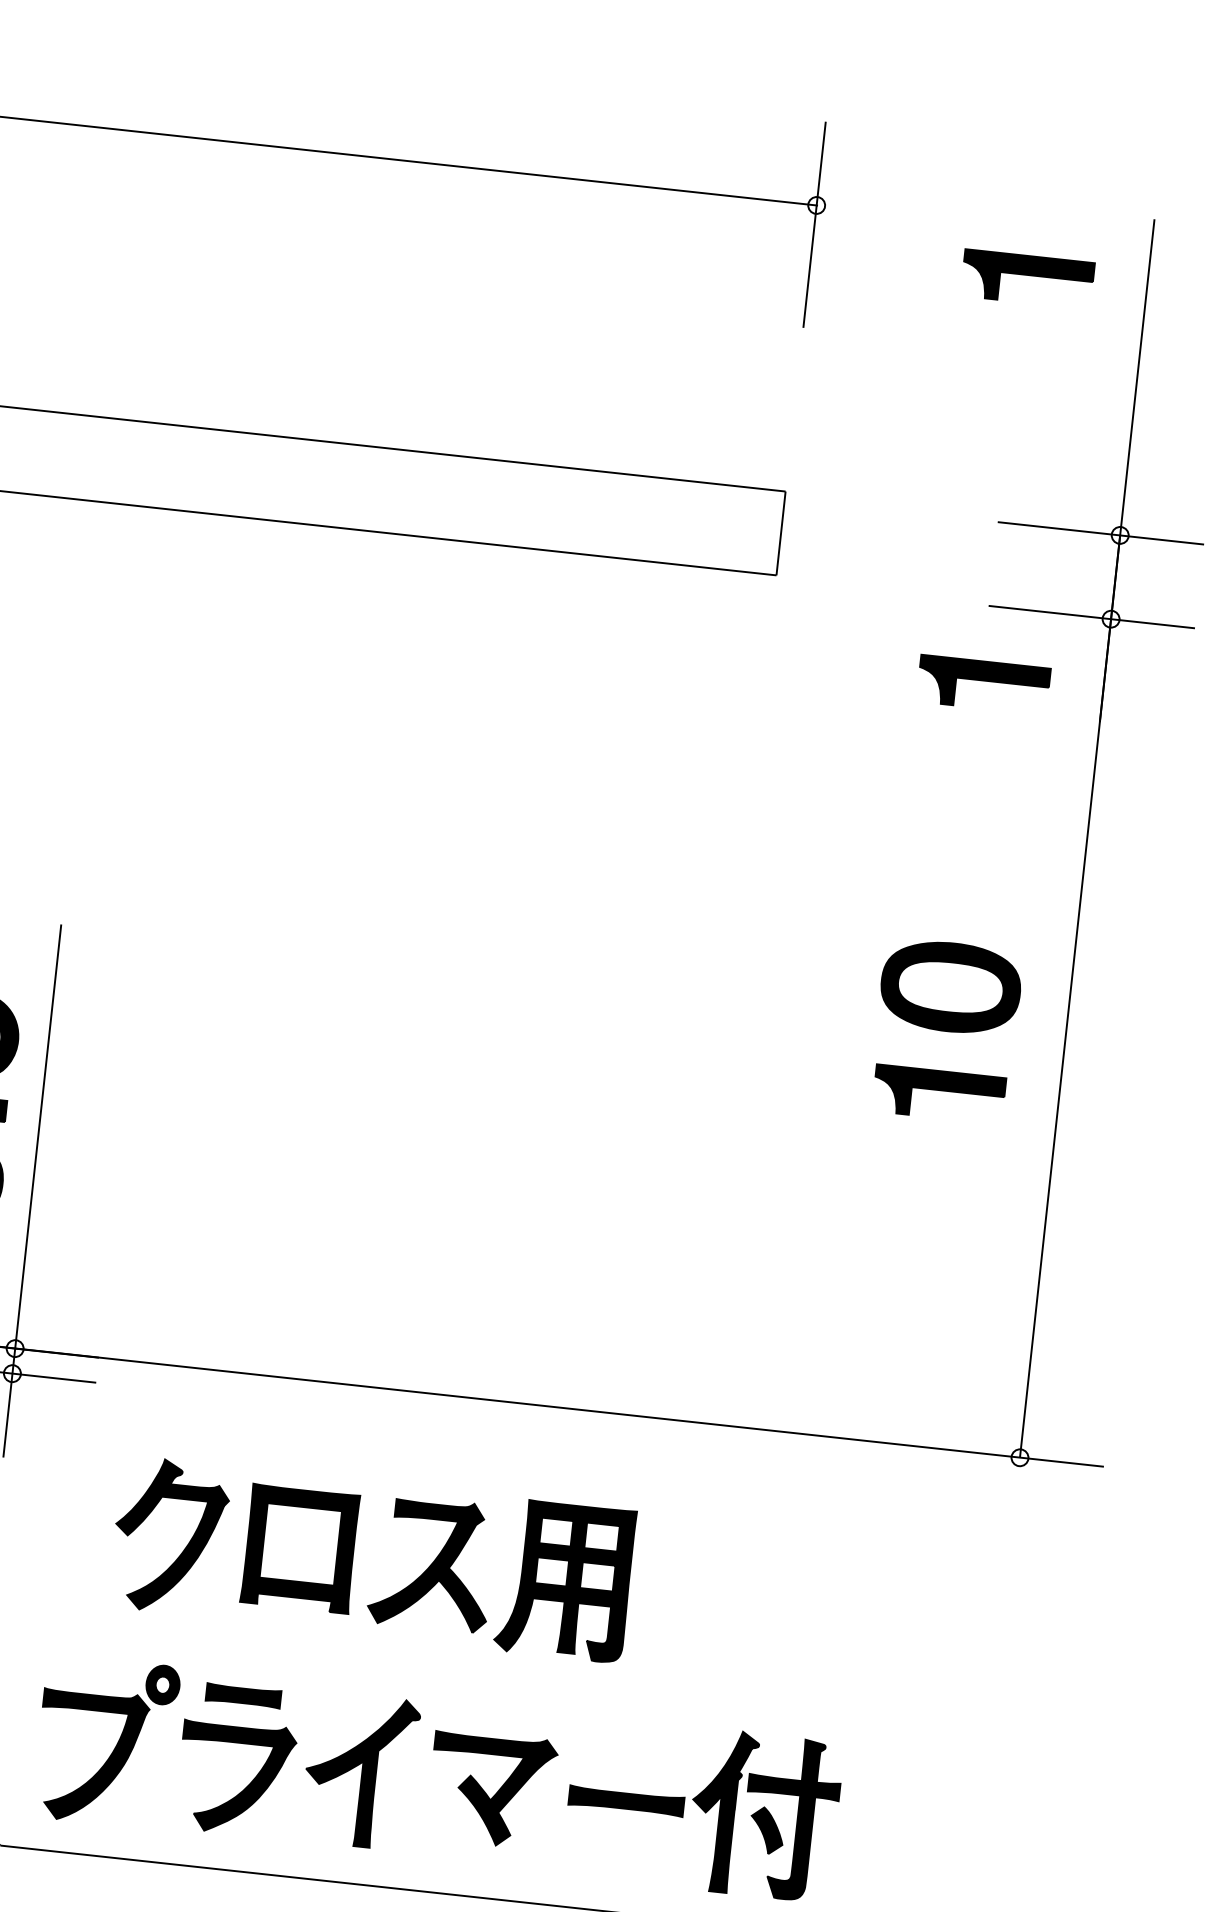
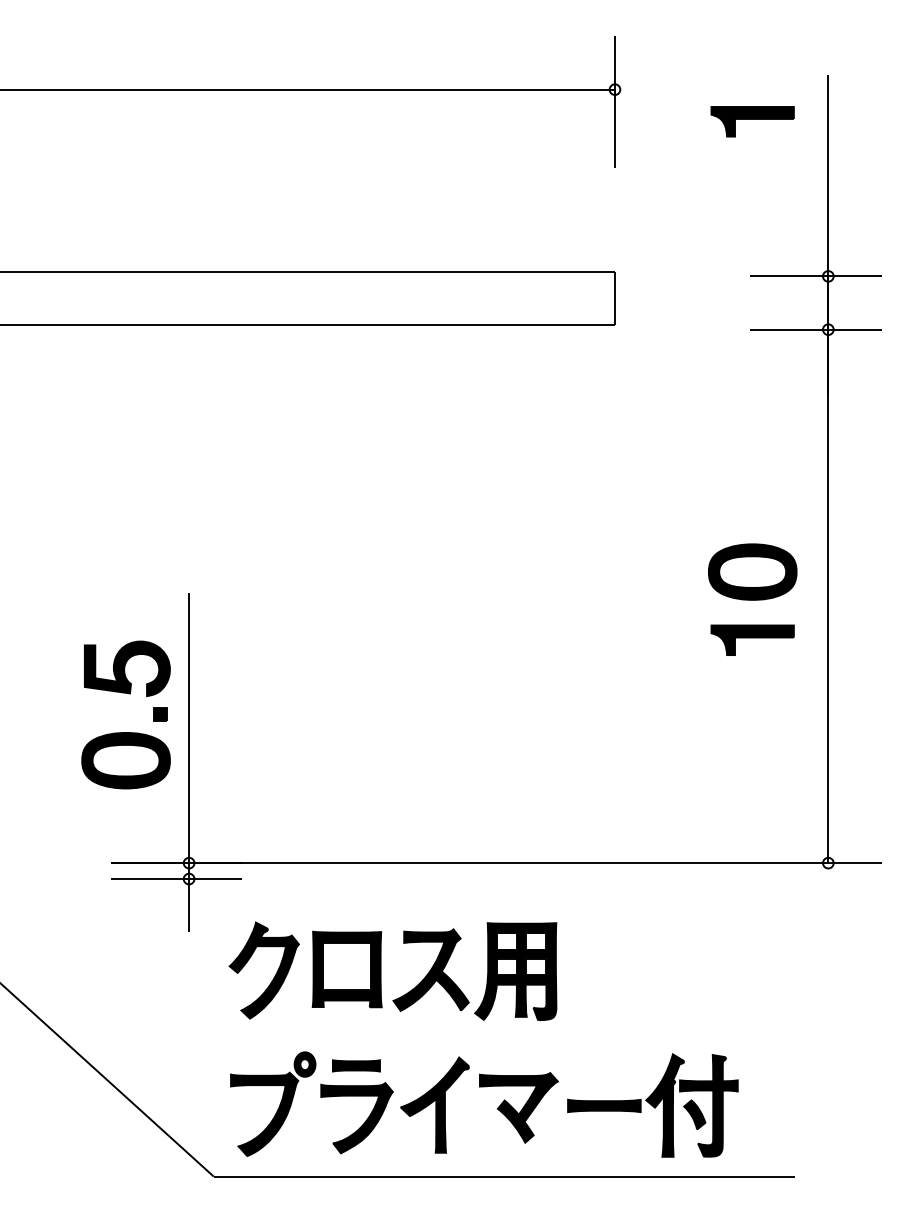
part: (983, 684) -> (752, 379), removed
part: (354, 1556) -> (381, 970), moved

